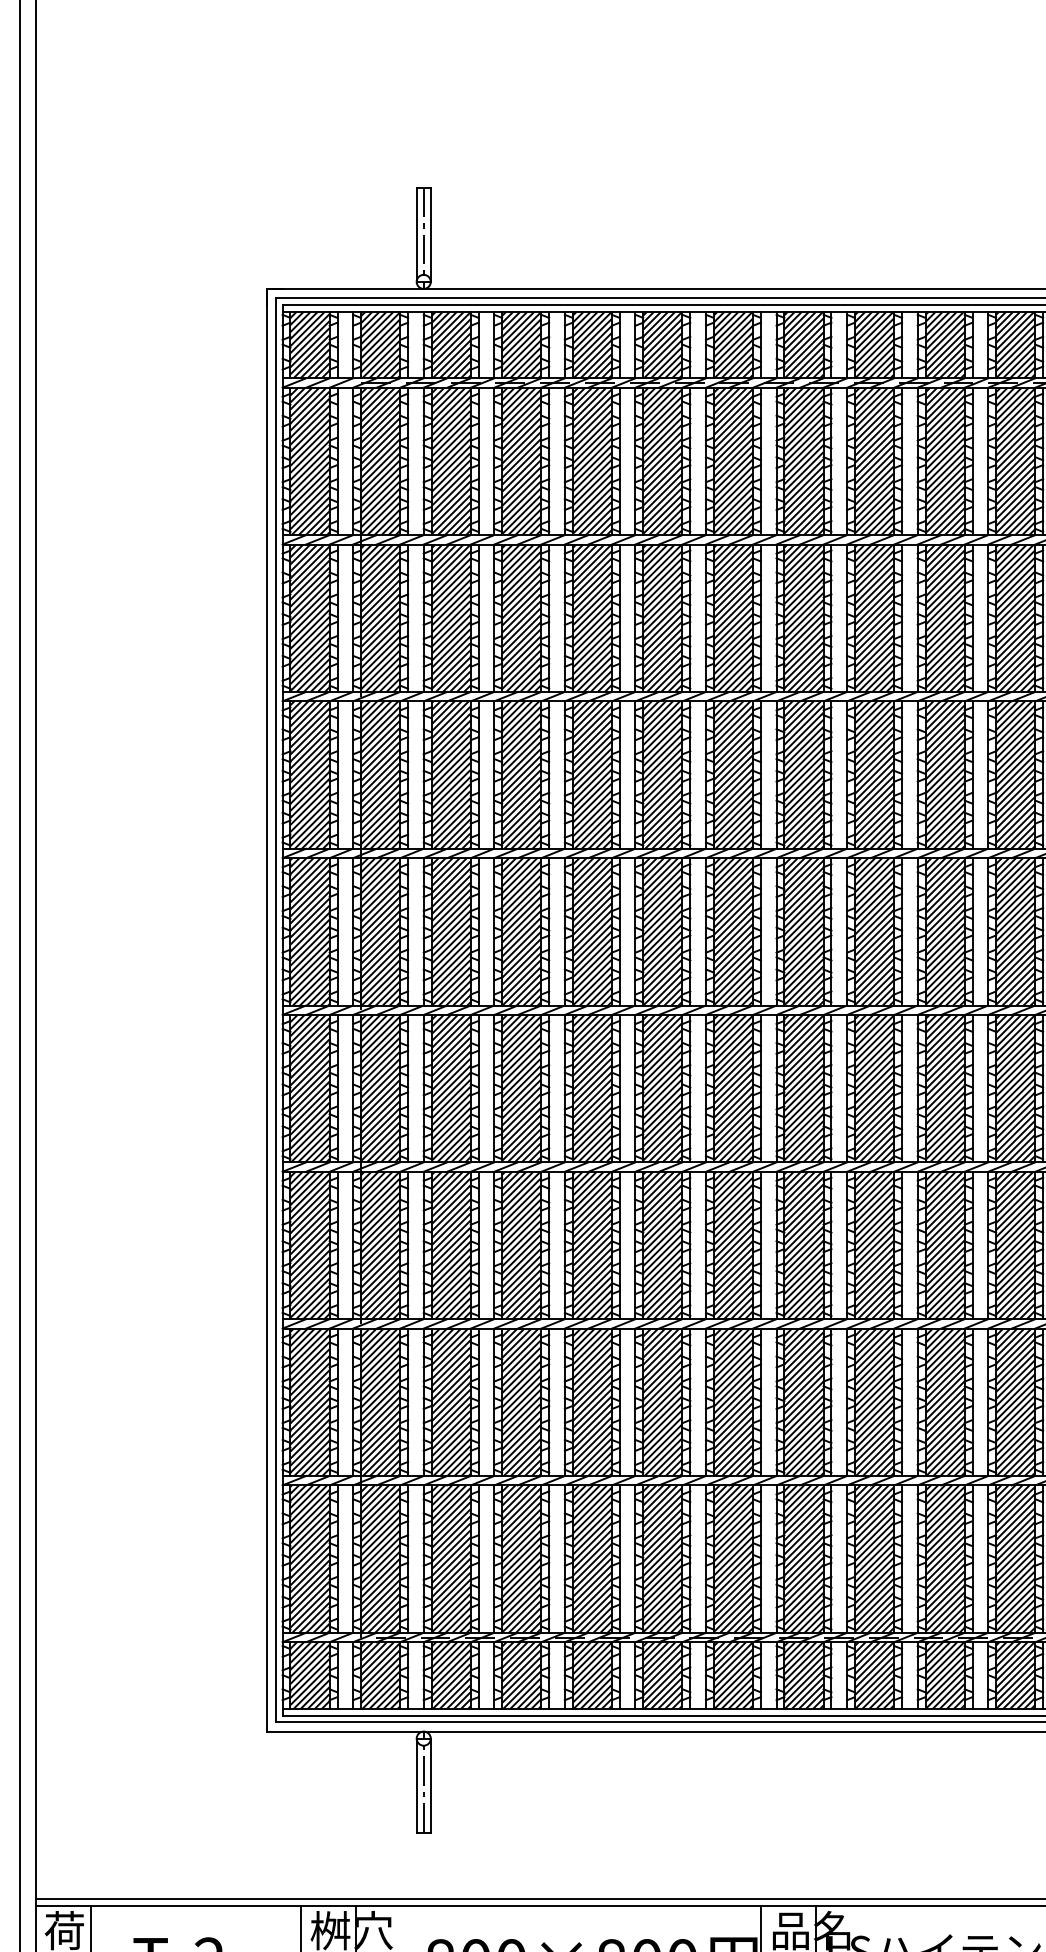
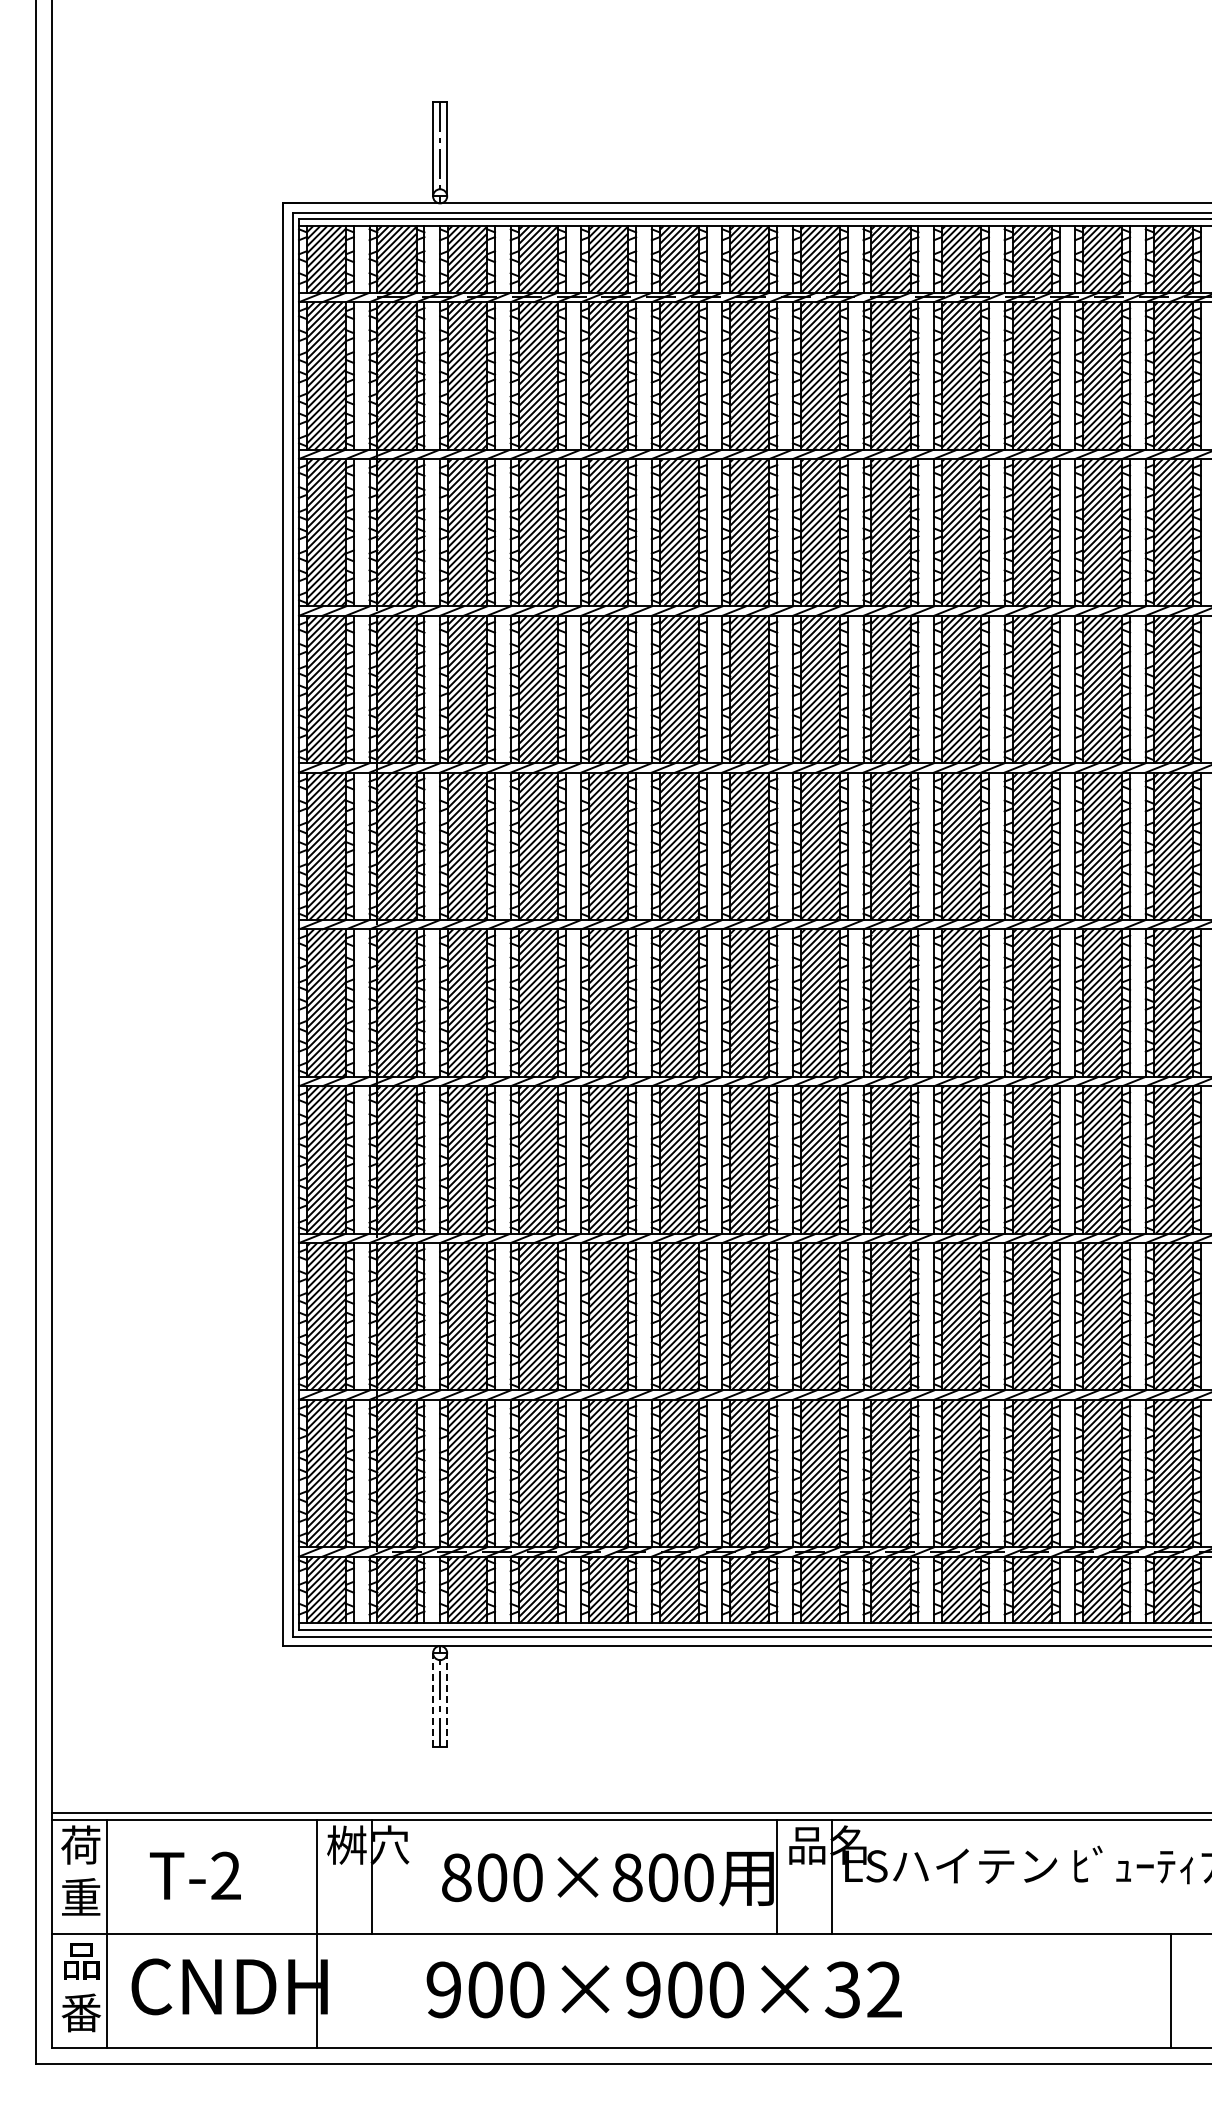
line: (417, 1785) -> (433, 1699), solid -> dashed
line: (431, 1785) -> (447, 1699), solid -> dashed

